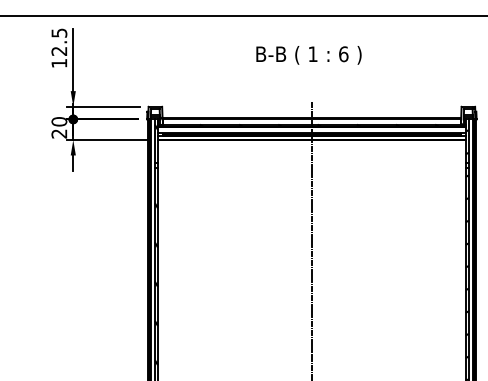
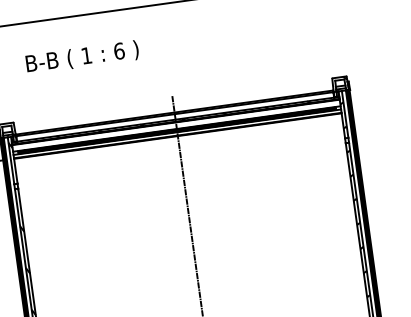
text: (308, 55) -> (82, 57), moved

